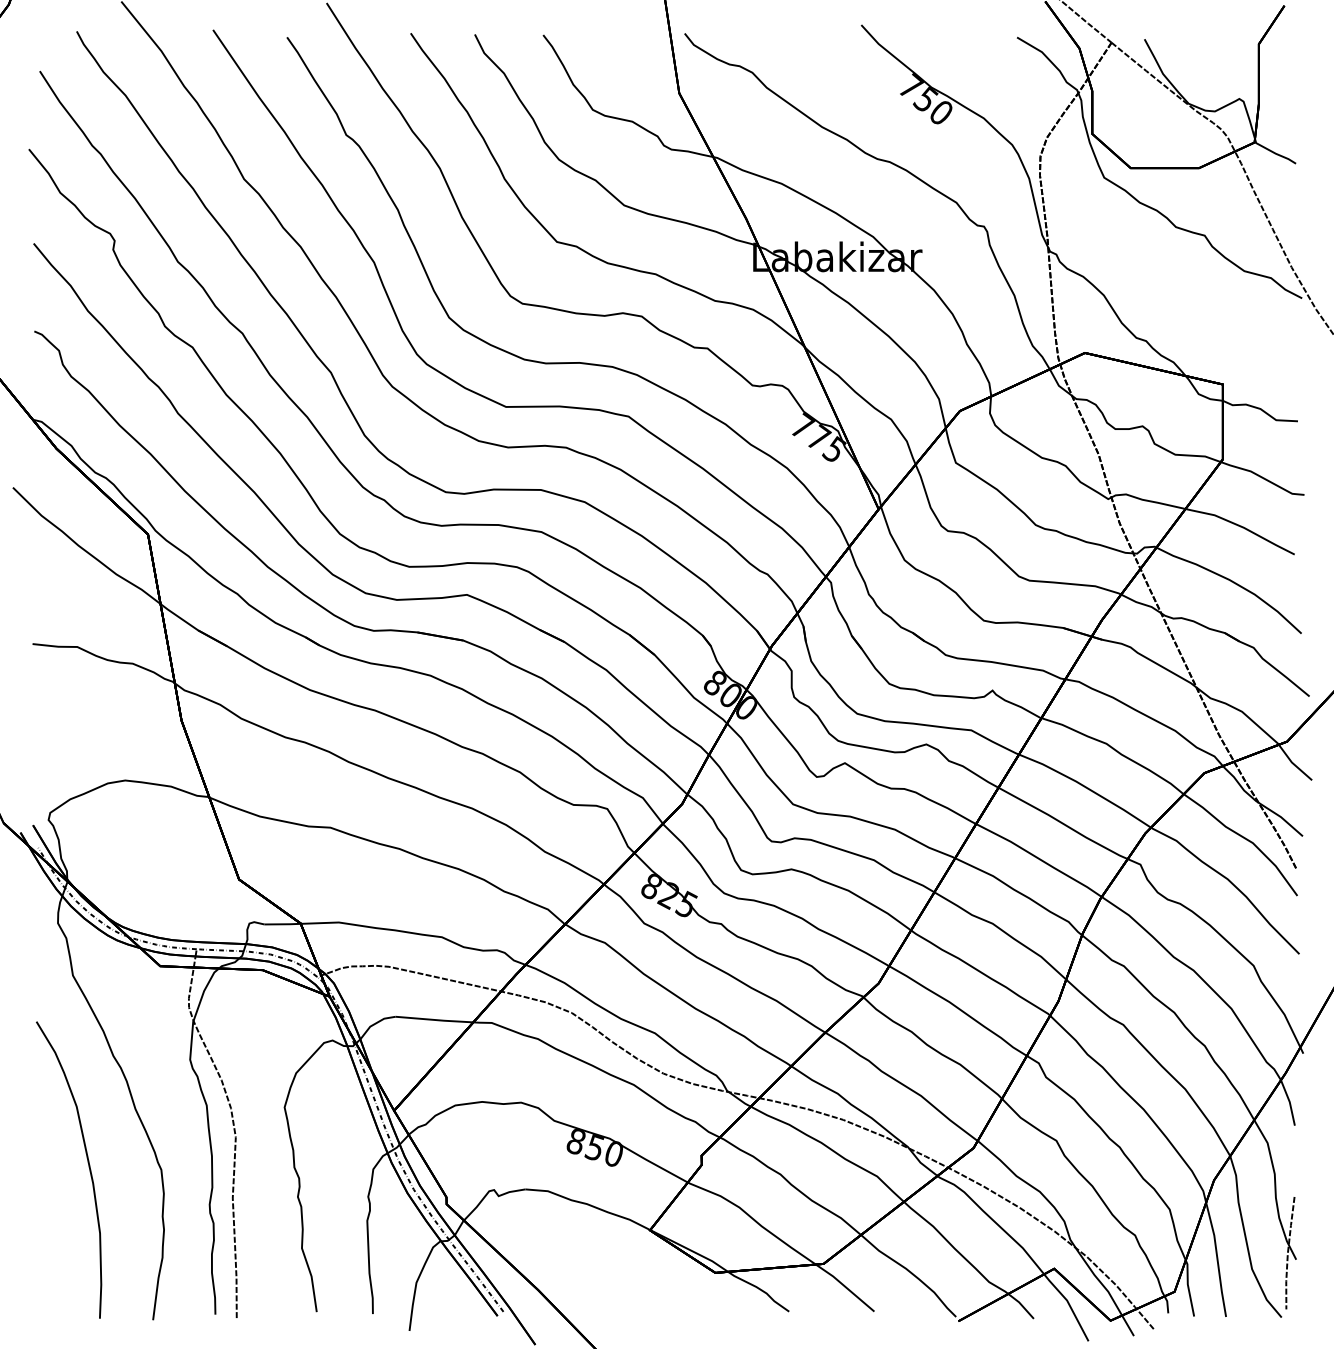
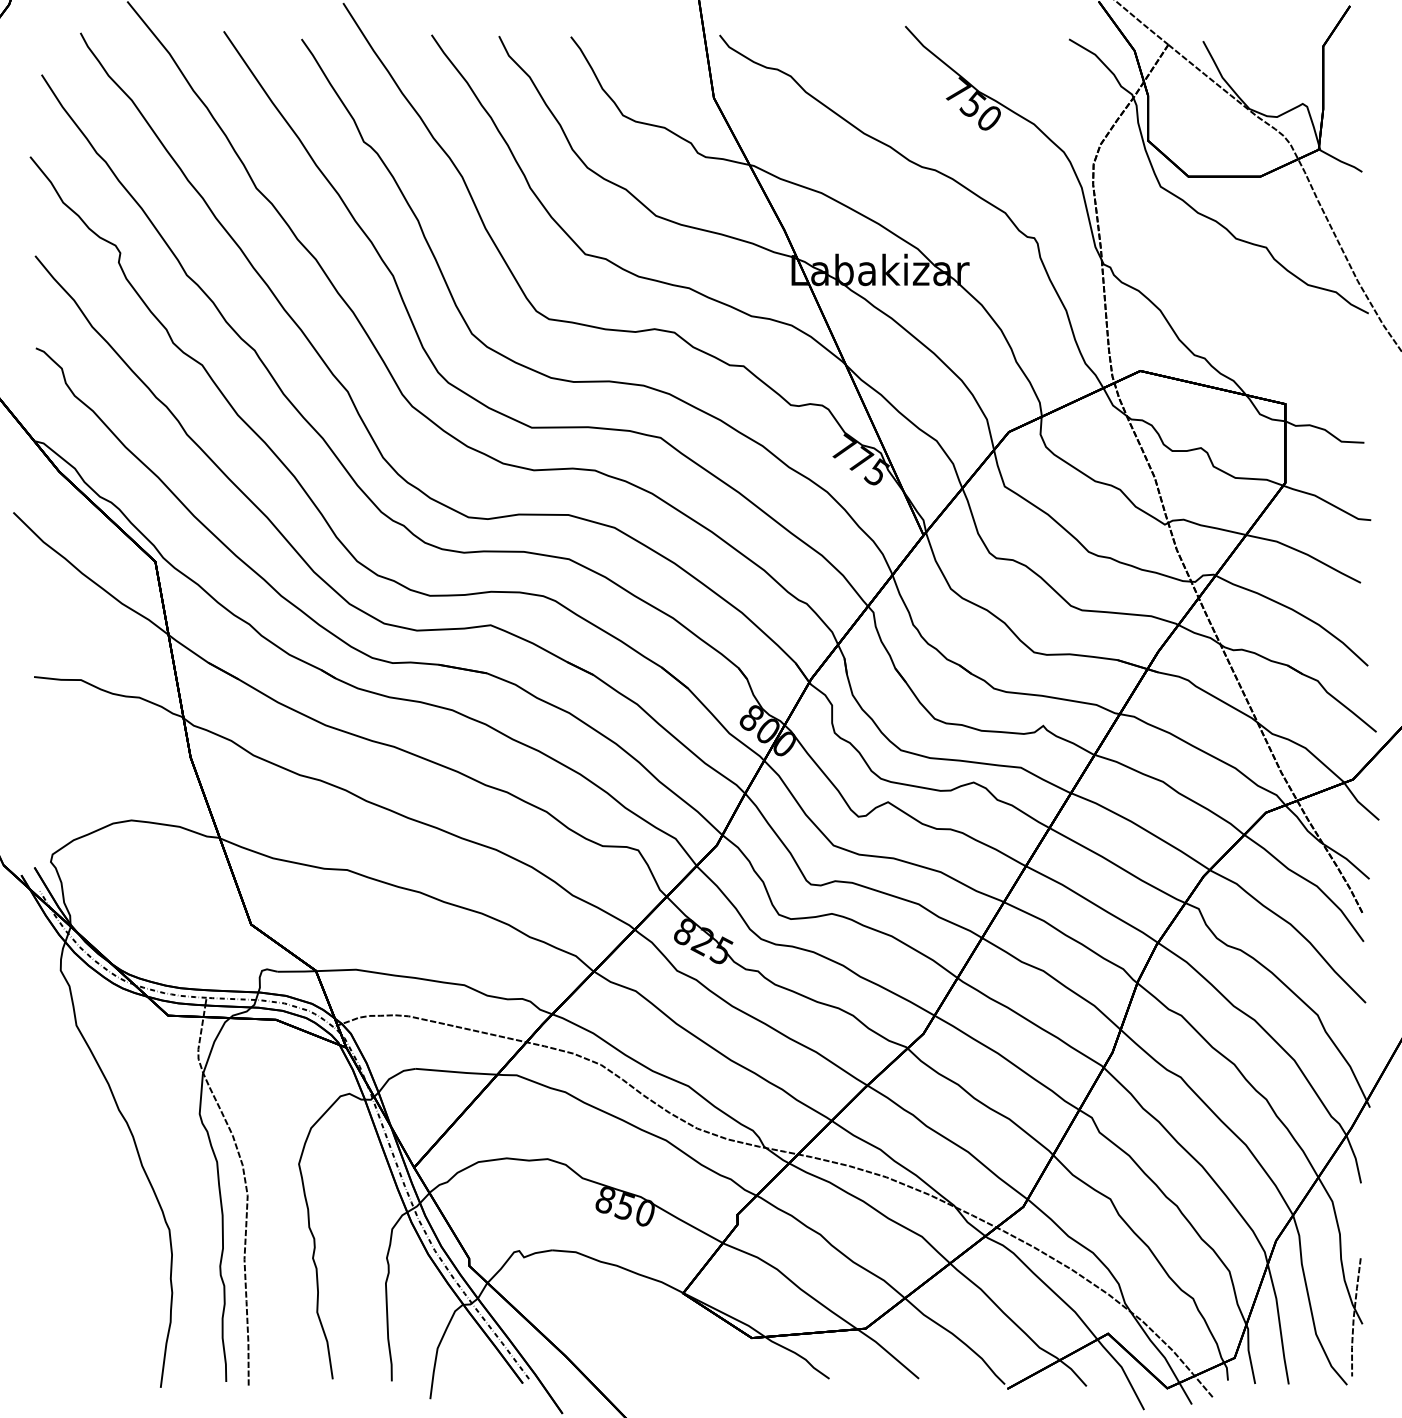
curve: (88, 1165) -> (92, 1225), removed

